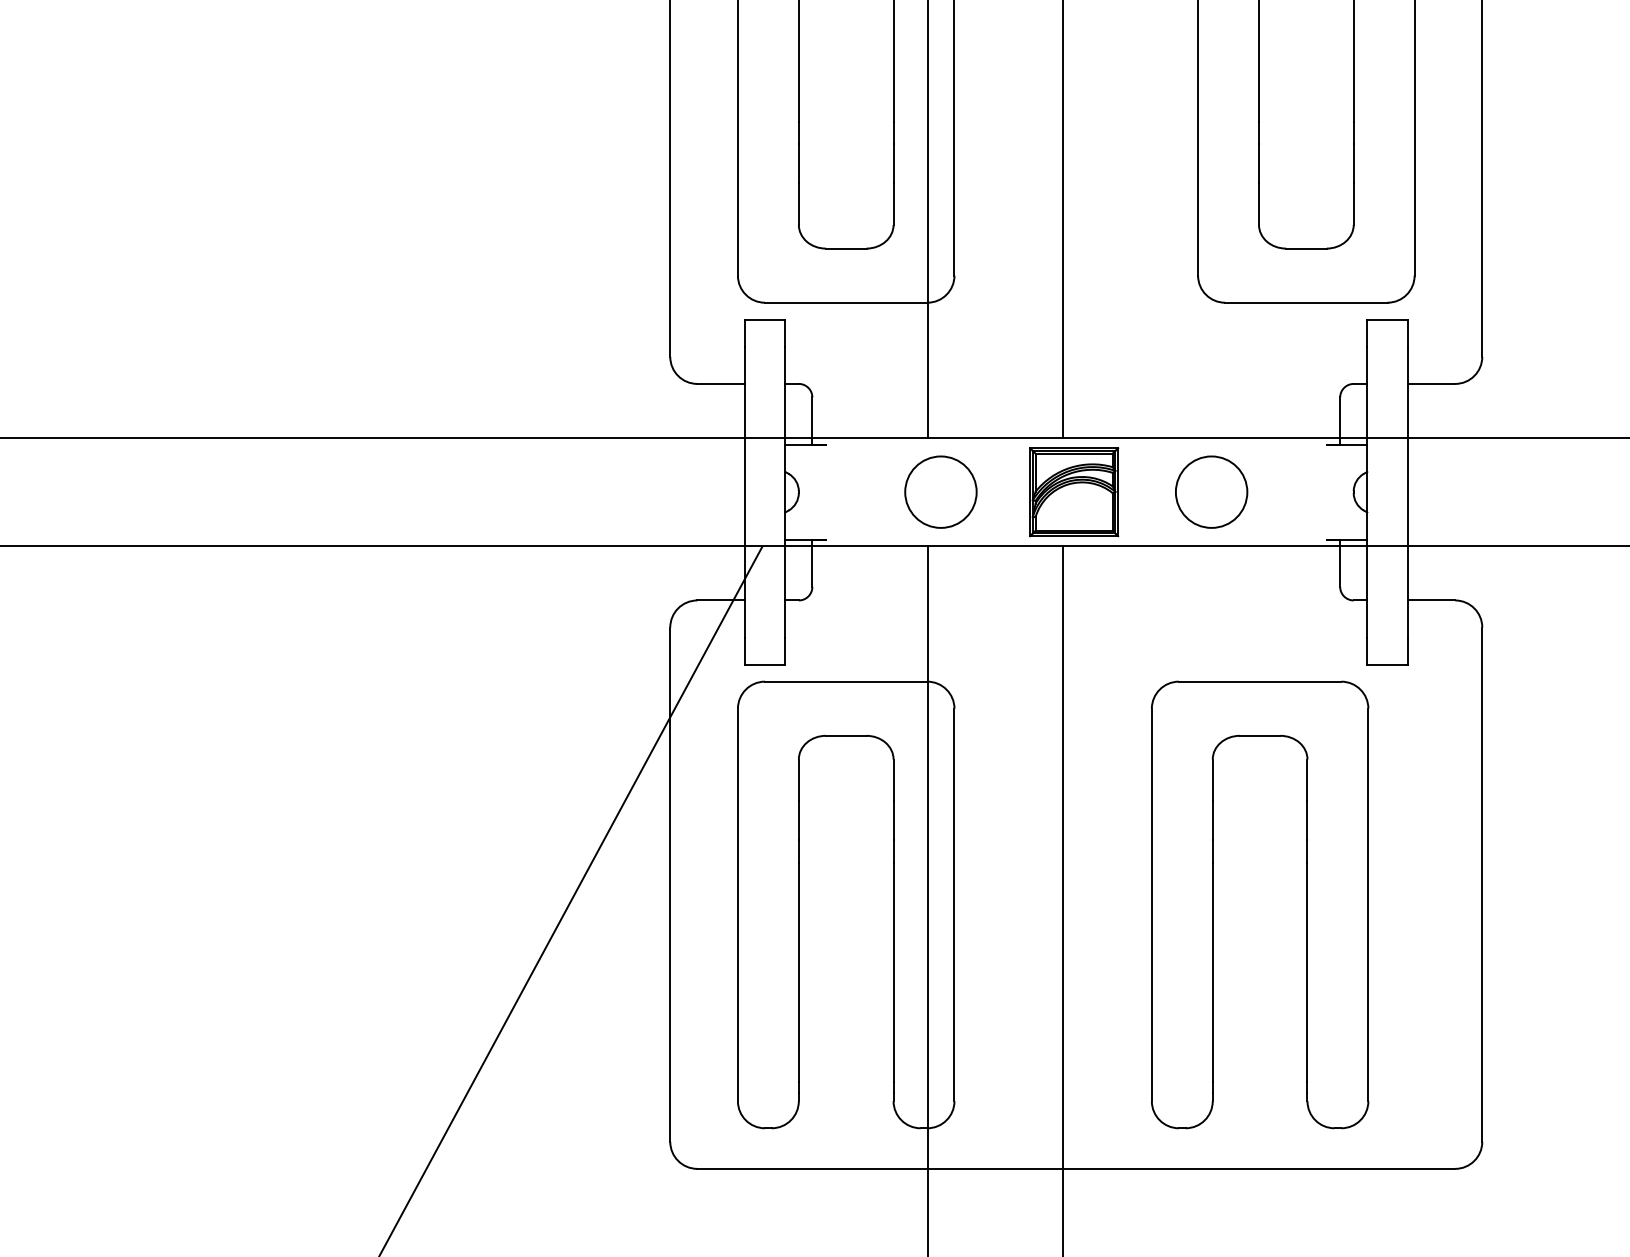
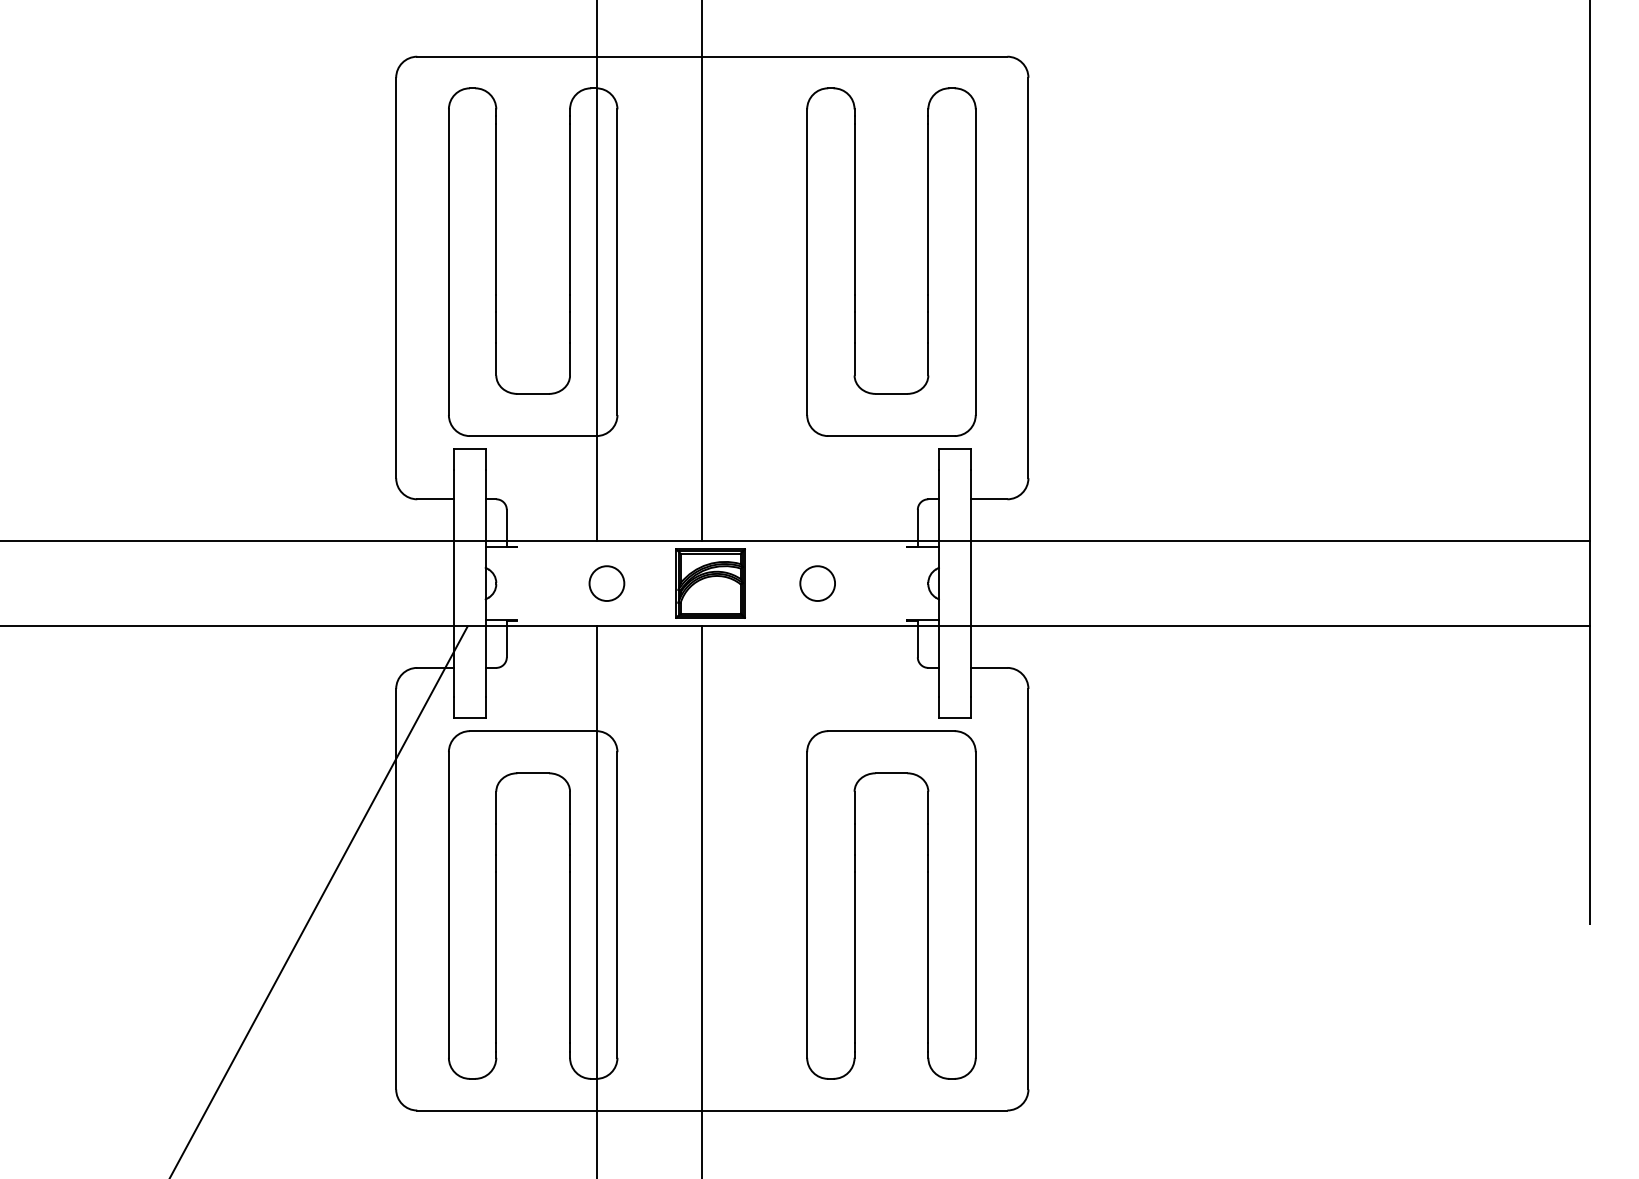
circle: (940, 492) -> (606, 583), size x0.62
circle: (1211, 492) -> (817, 583), size x0.62
part: (1213, 904) -> (855, 904), moved

